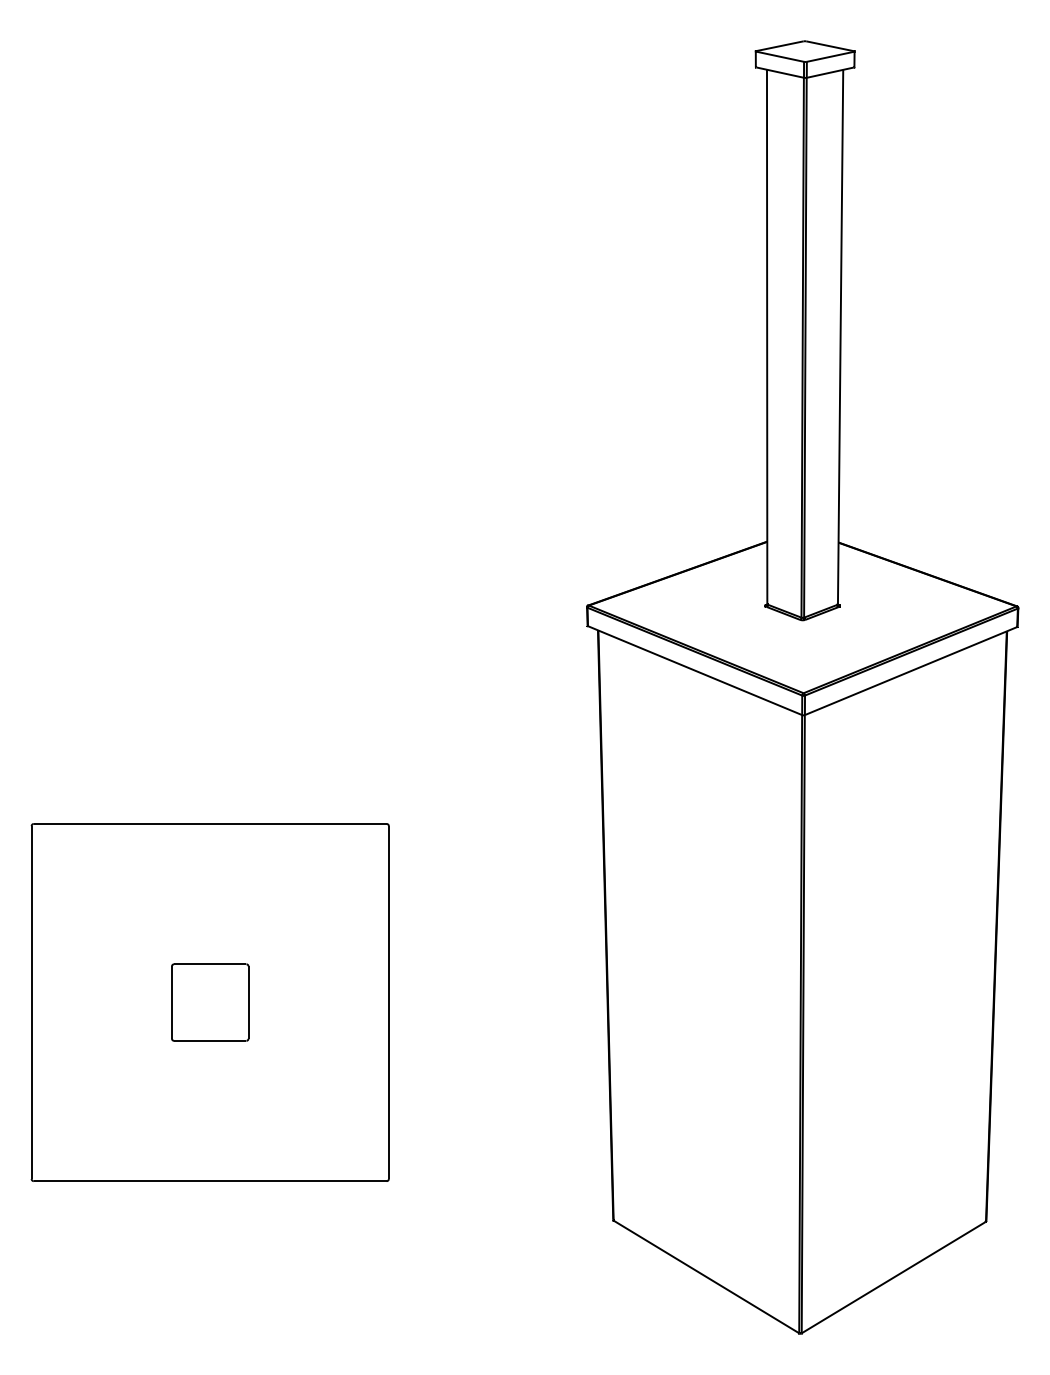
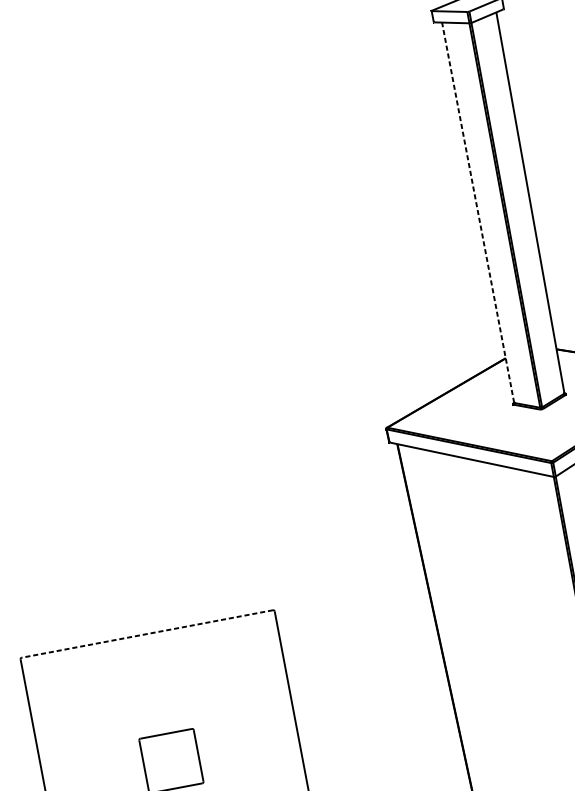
line: (767, 336) -> (478, 212), solid -> dashed
line: (209, 823) -> (146, 633), solid -> dashed

